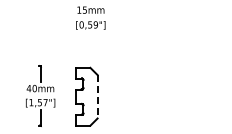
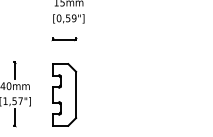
part: (86, 44) -> (64, 39), added
line: (97, 96) -> (75, 94), dashed -> solid

